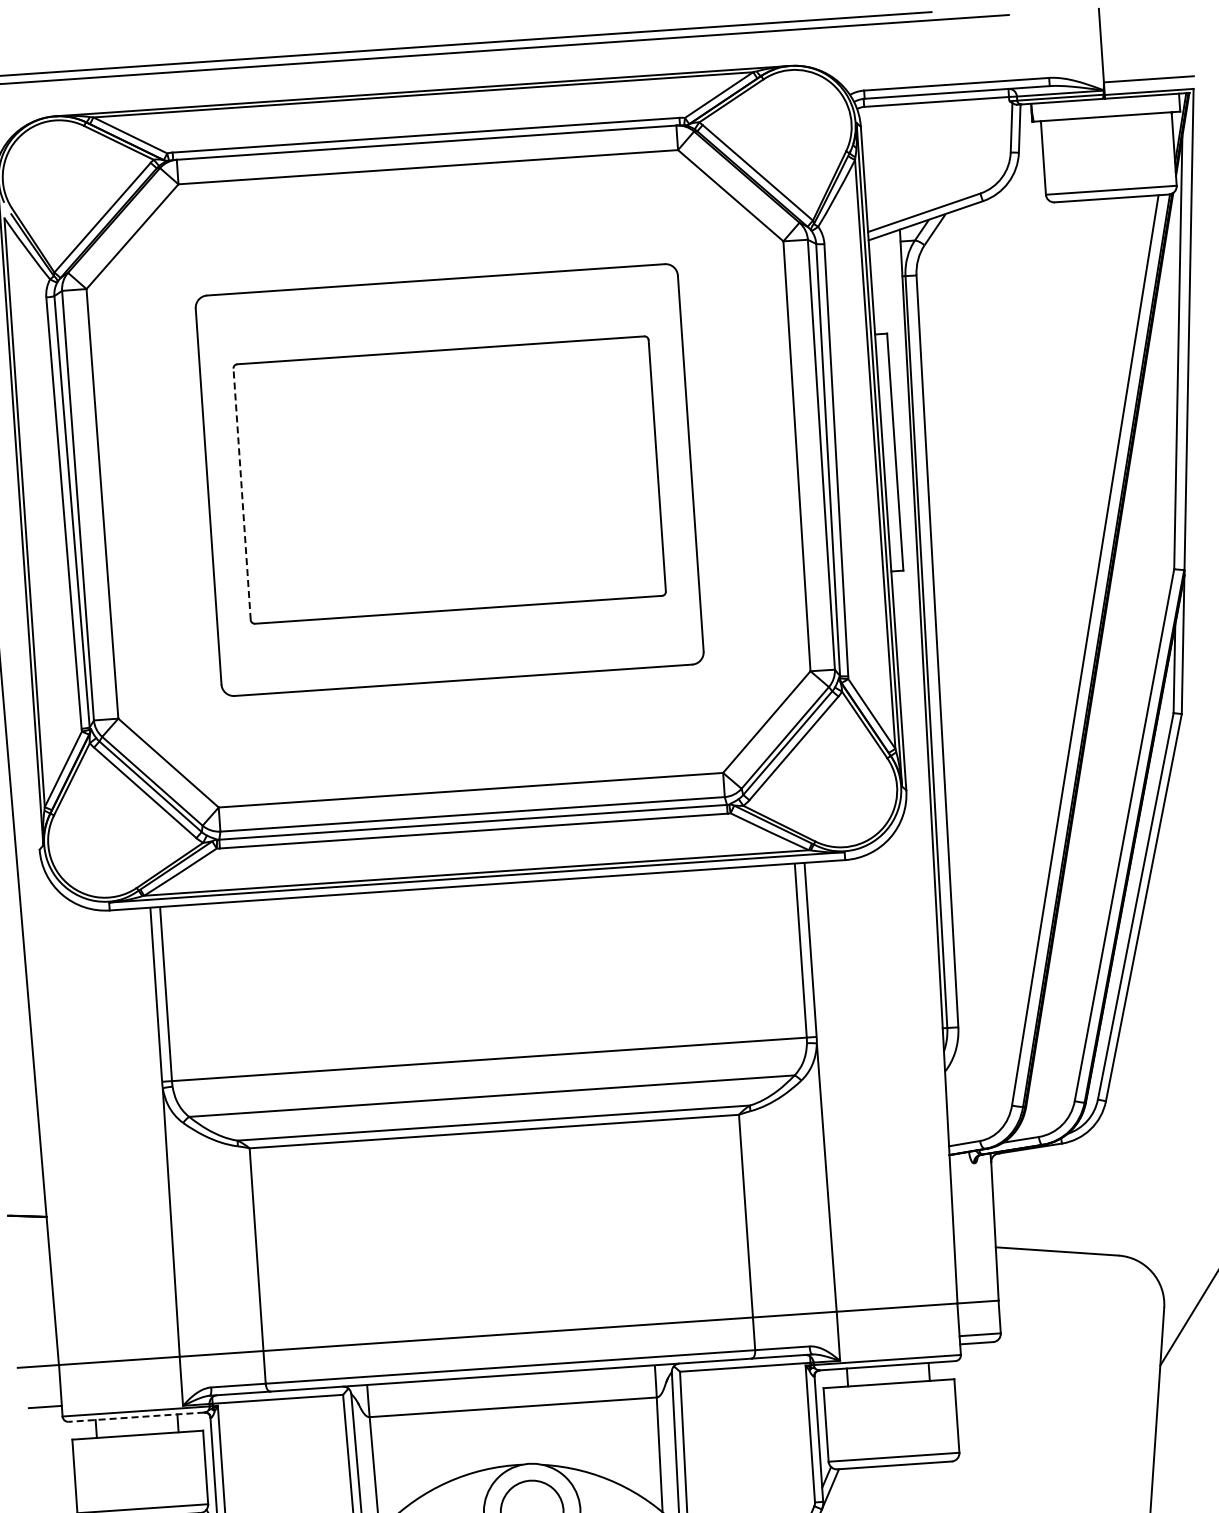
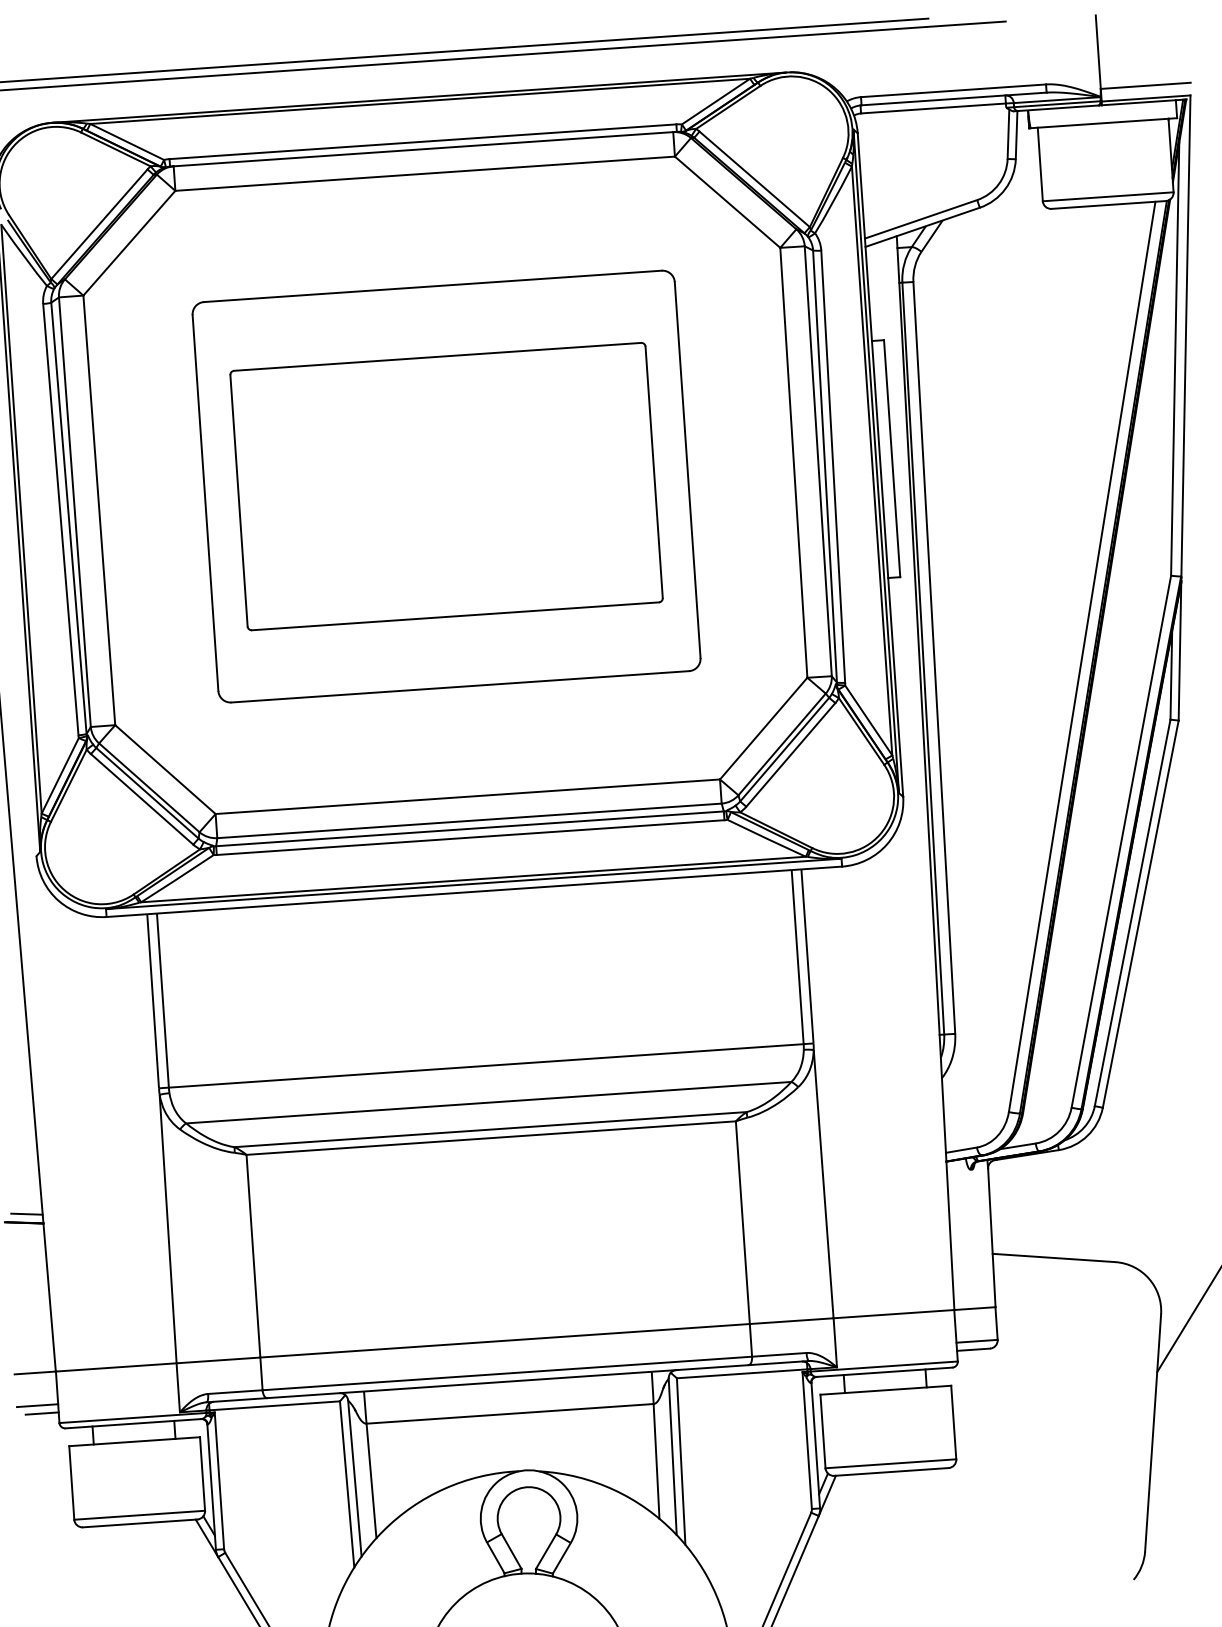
line: (242, 493) -> (239, 500), dashed -> solid
line: (29, 1206) -> (26, 1213), added
line: (40, 1398) -> (37, 1405), added
line: (136, 1416) -> (133, 1423), dashed -> solid

